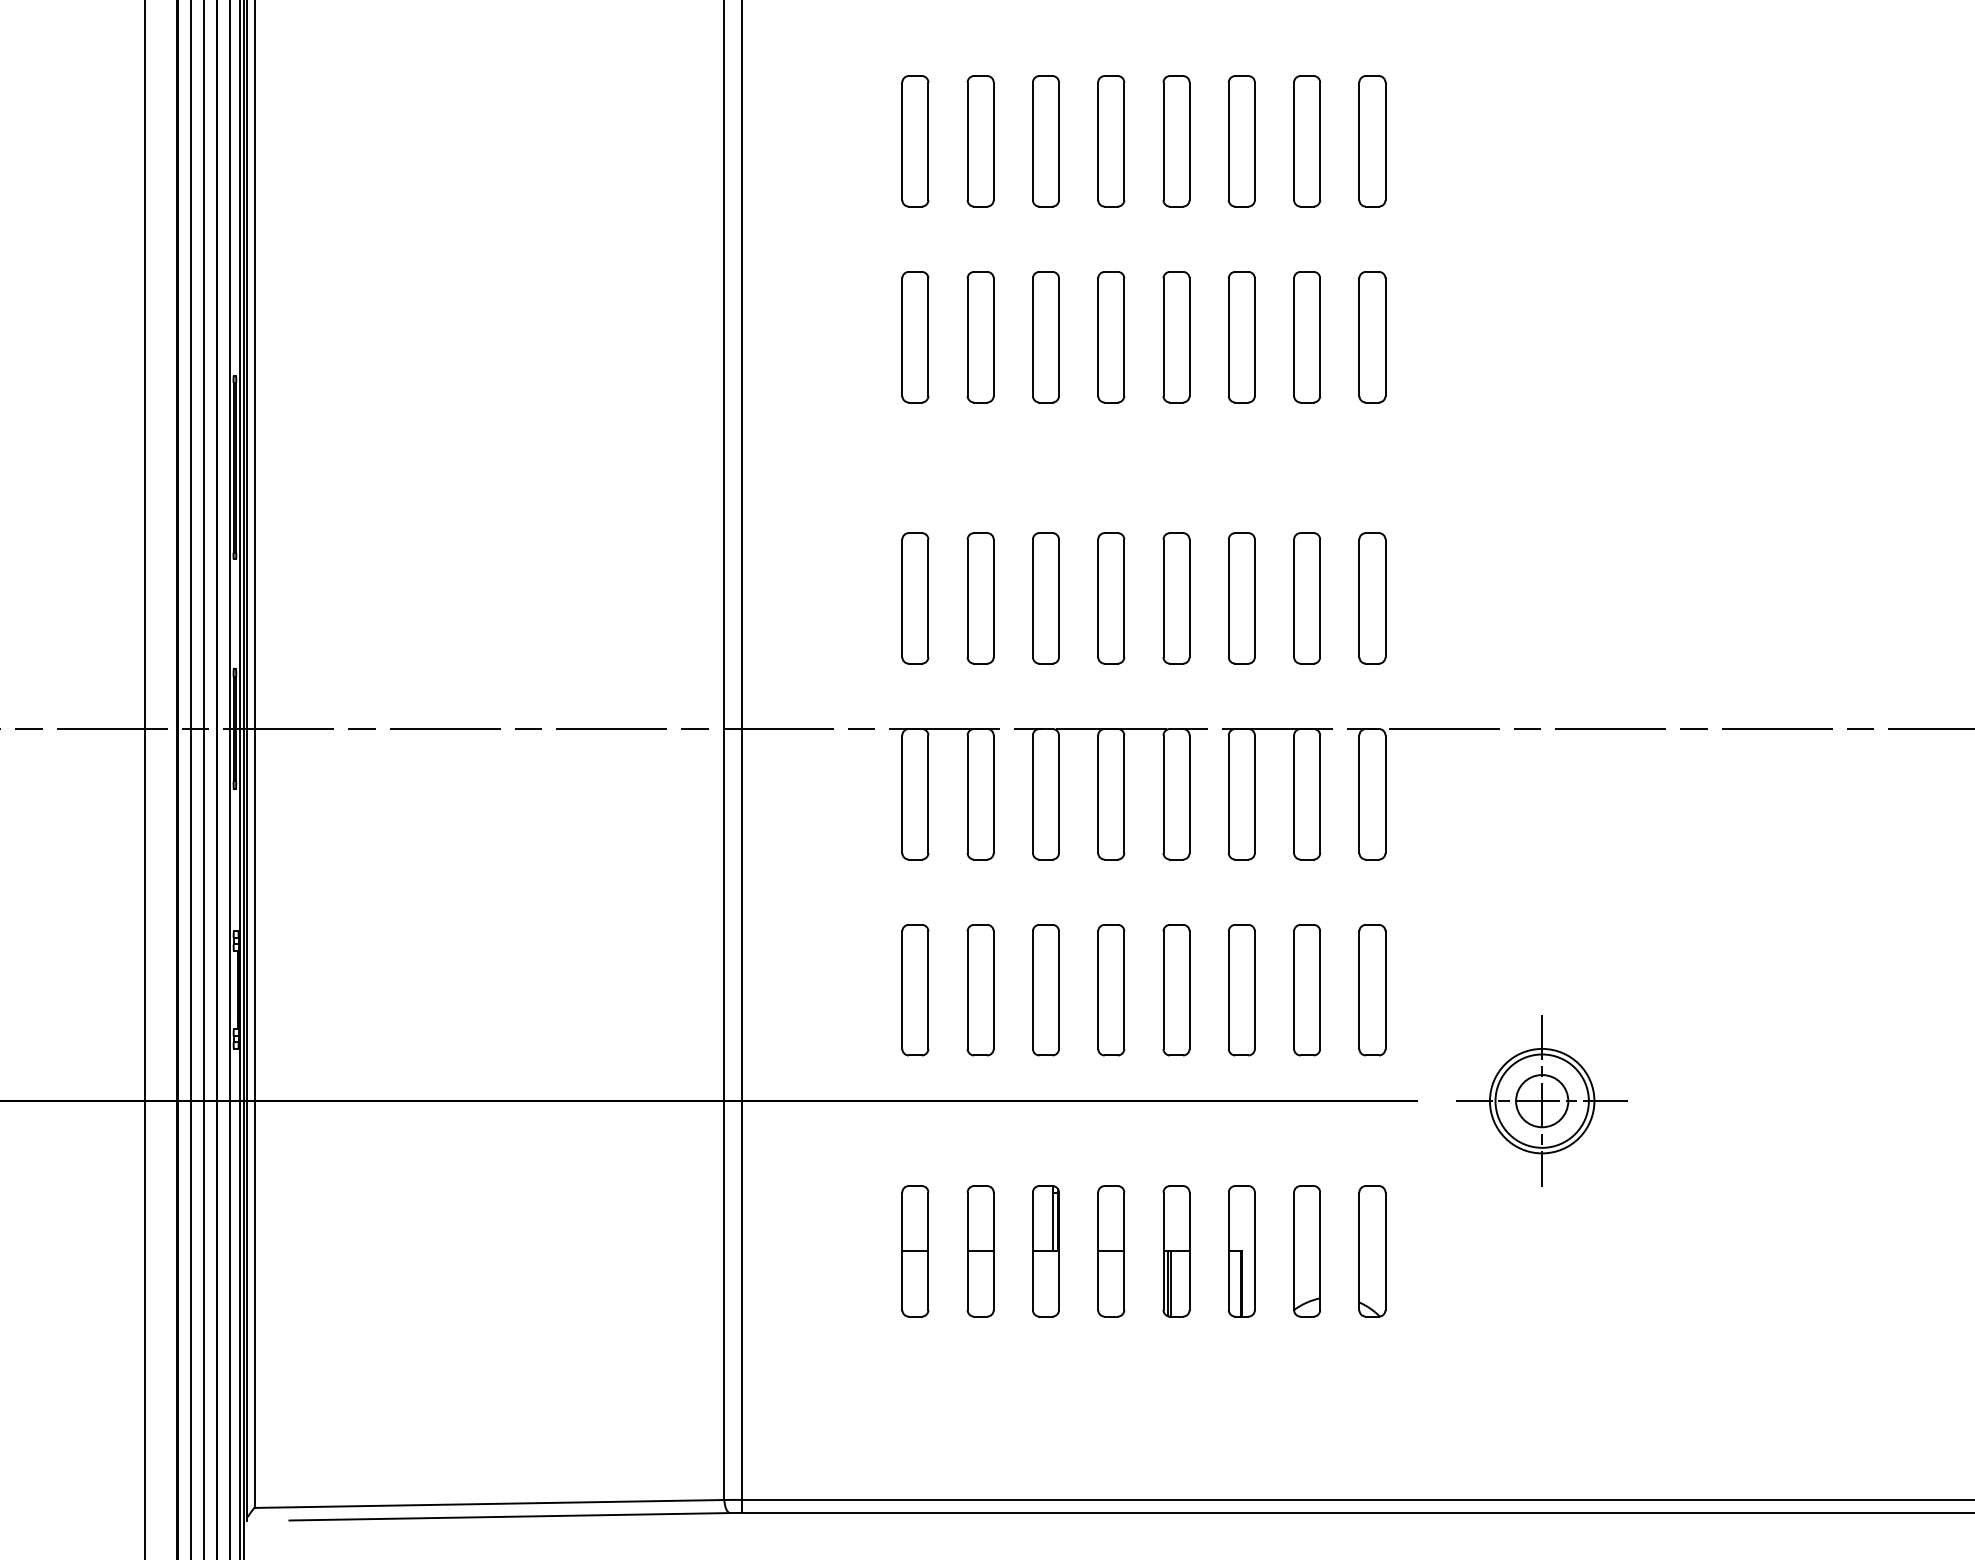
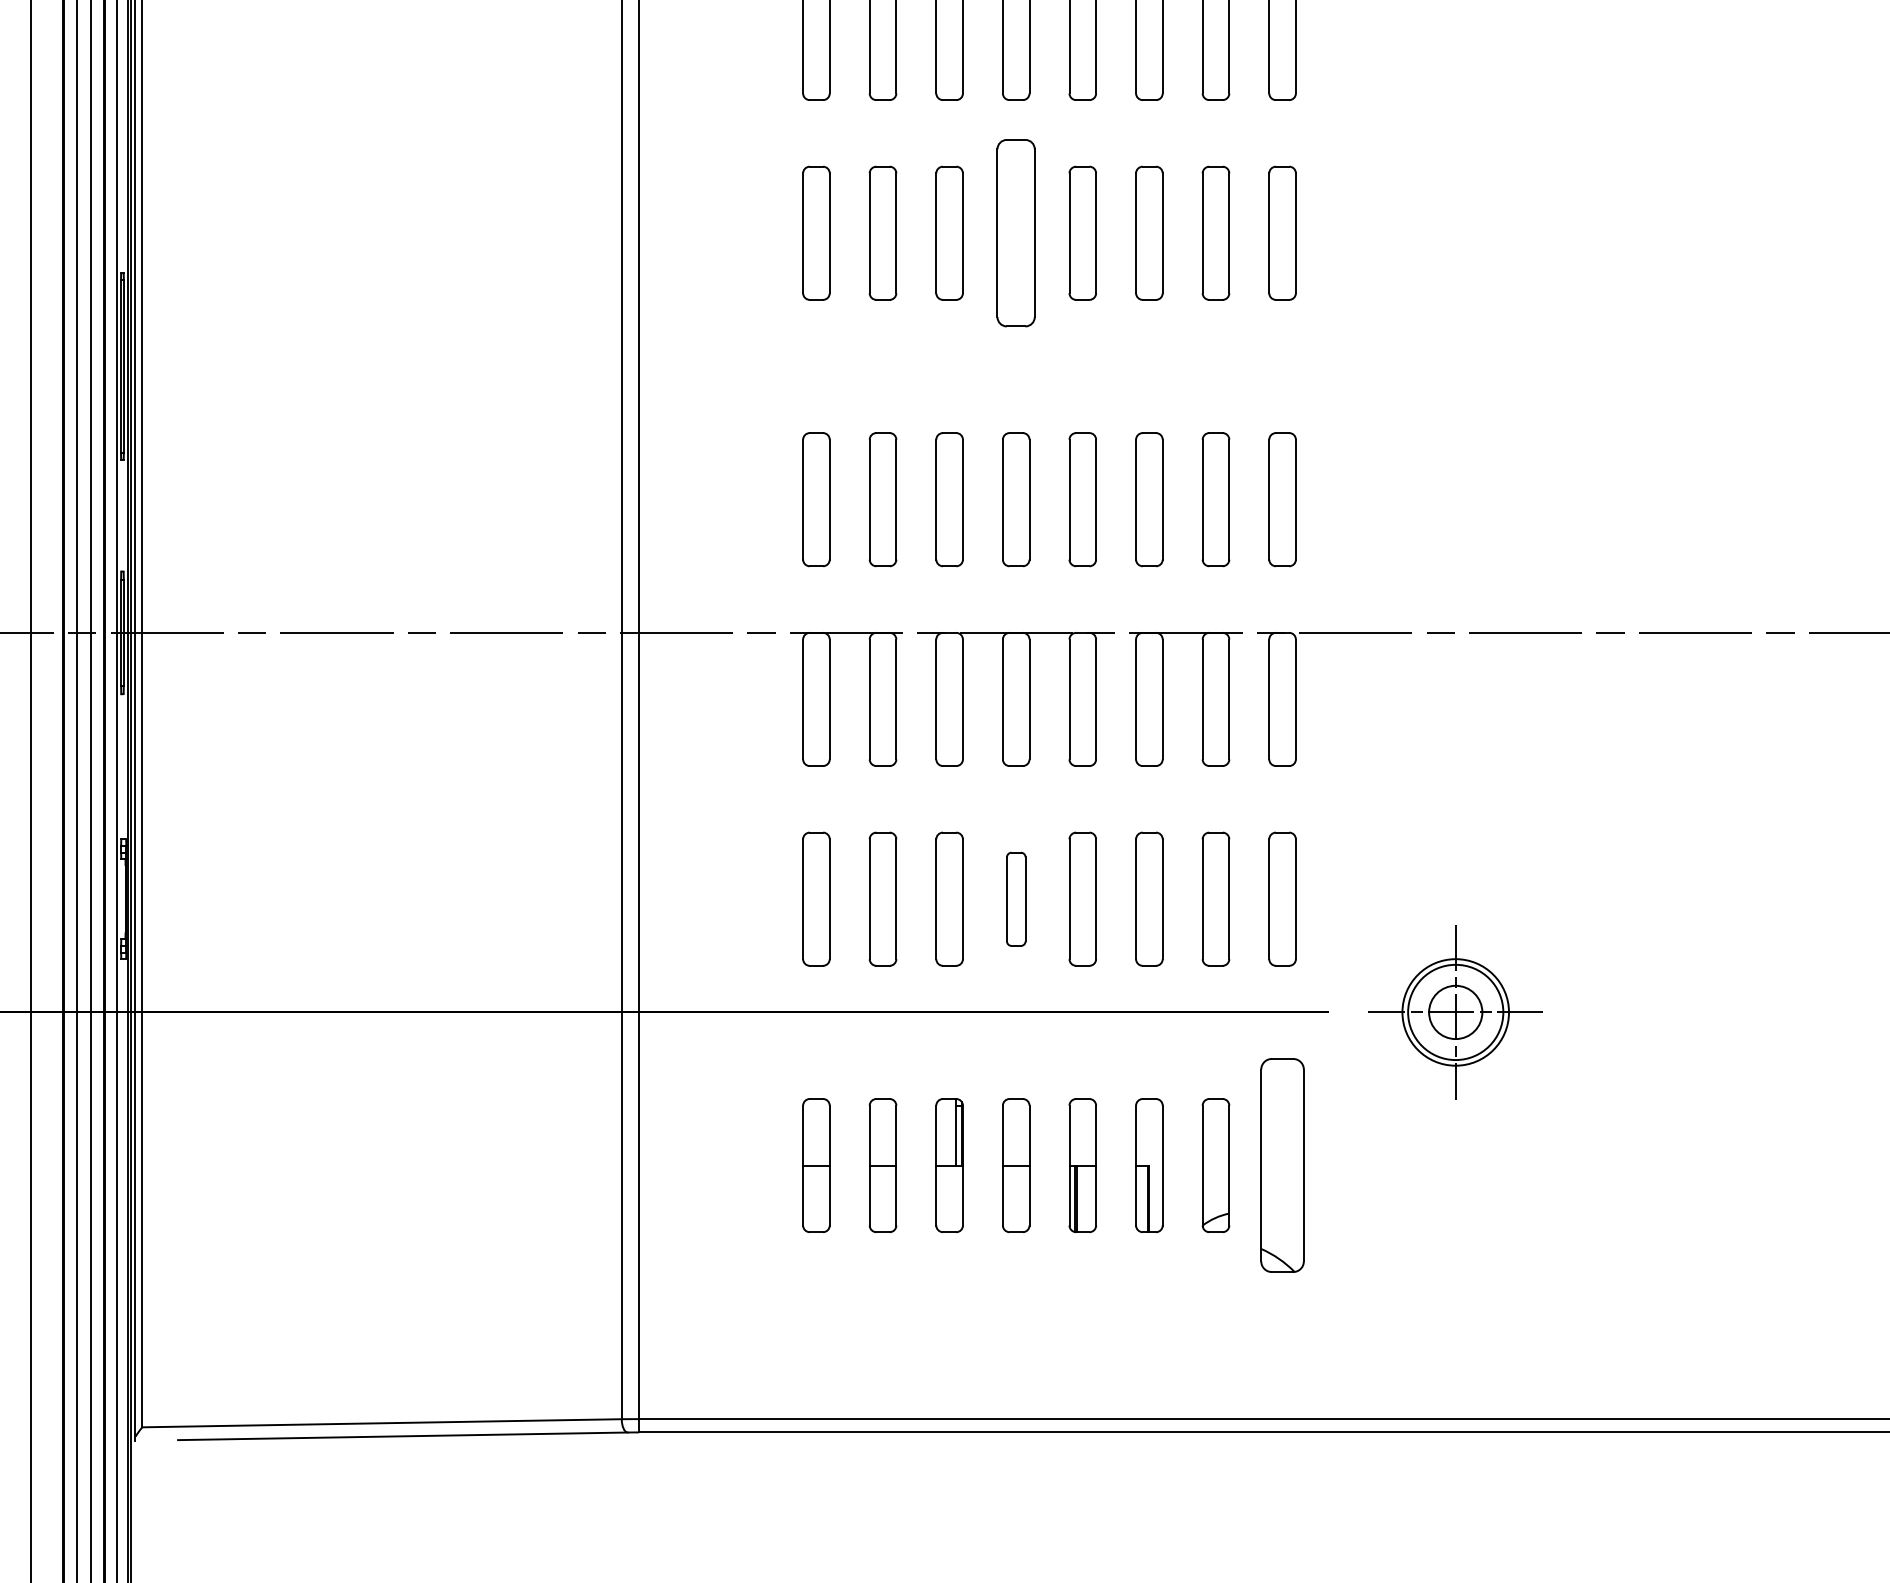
part: (1111, 337) -> (1016, 233), size x1.4
part: (1111, 990) -> (1016, 899), size x0.7
part: (1372, 1251) -> (1282, 1165), size x1.6

